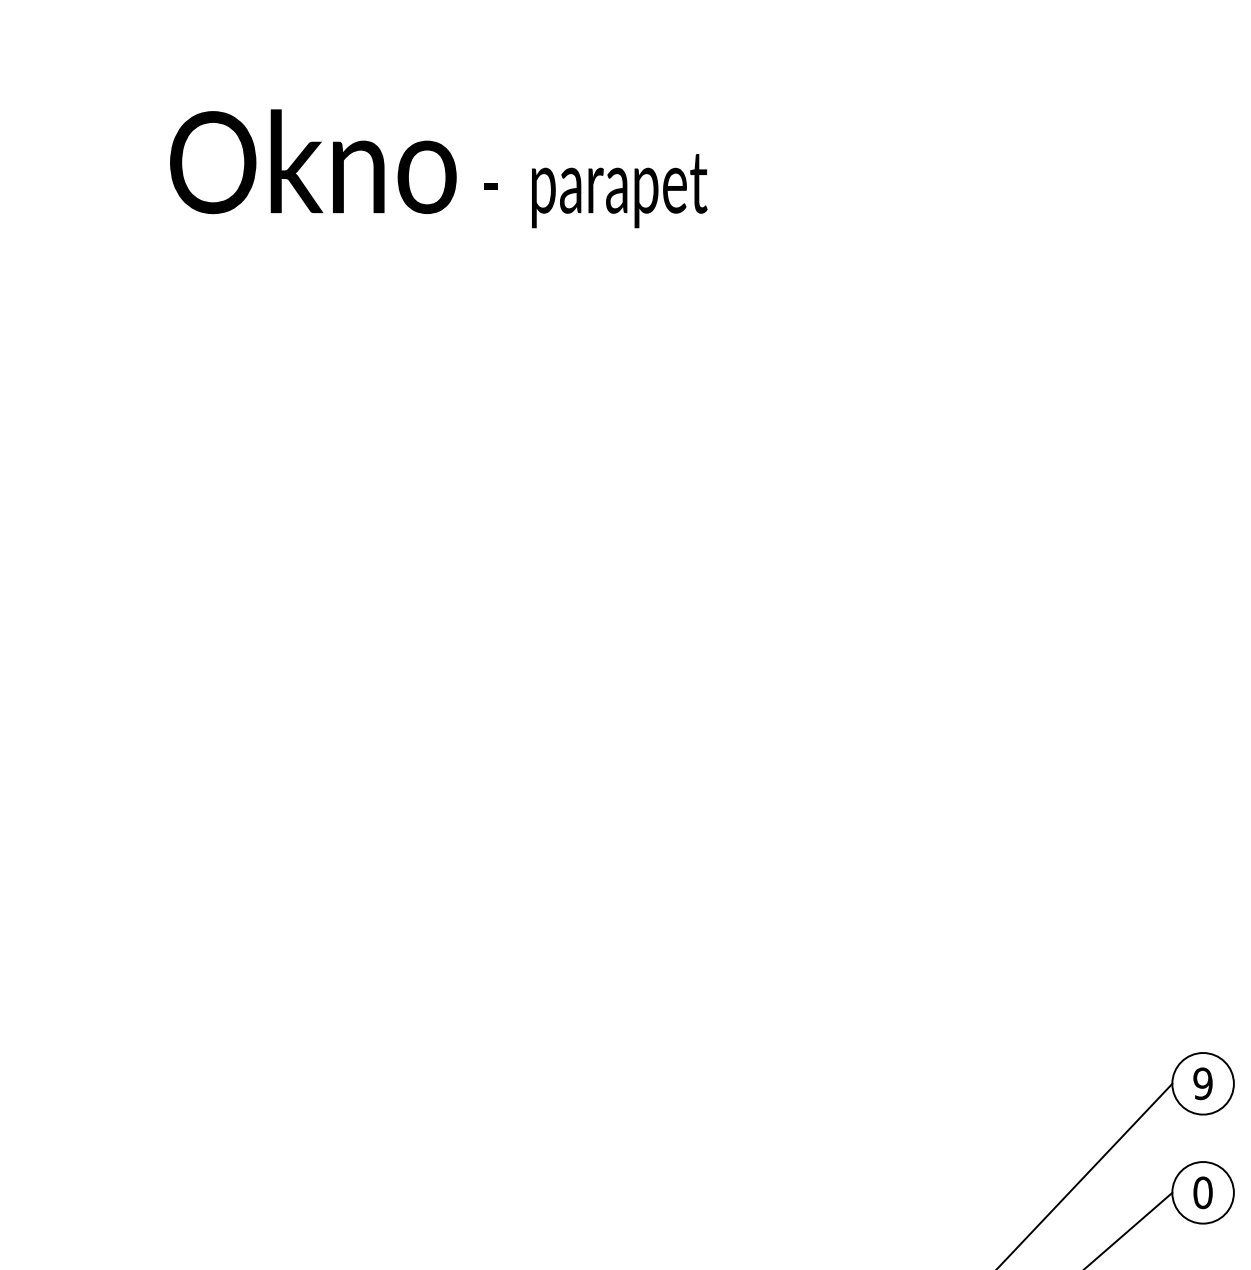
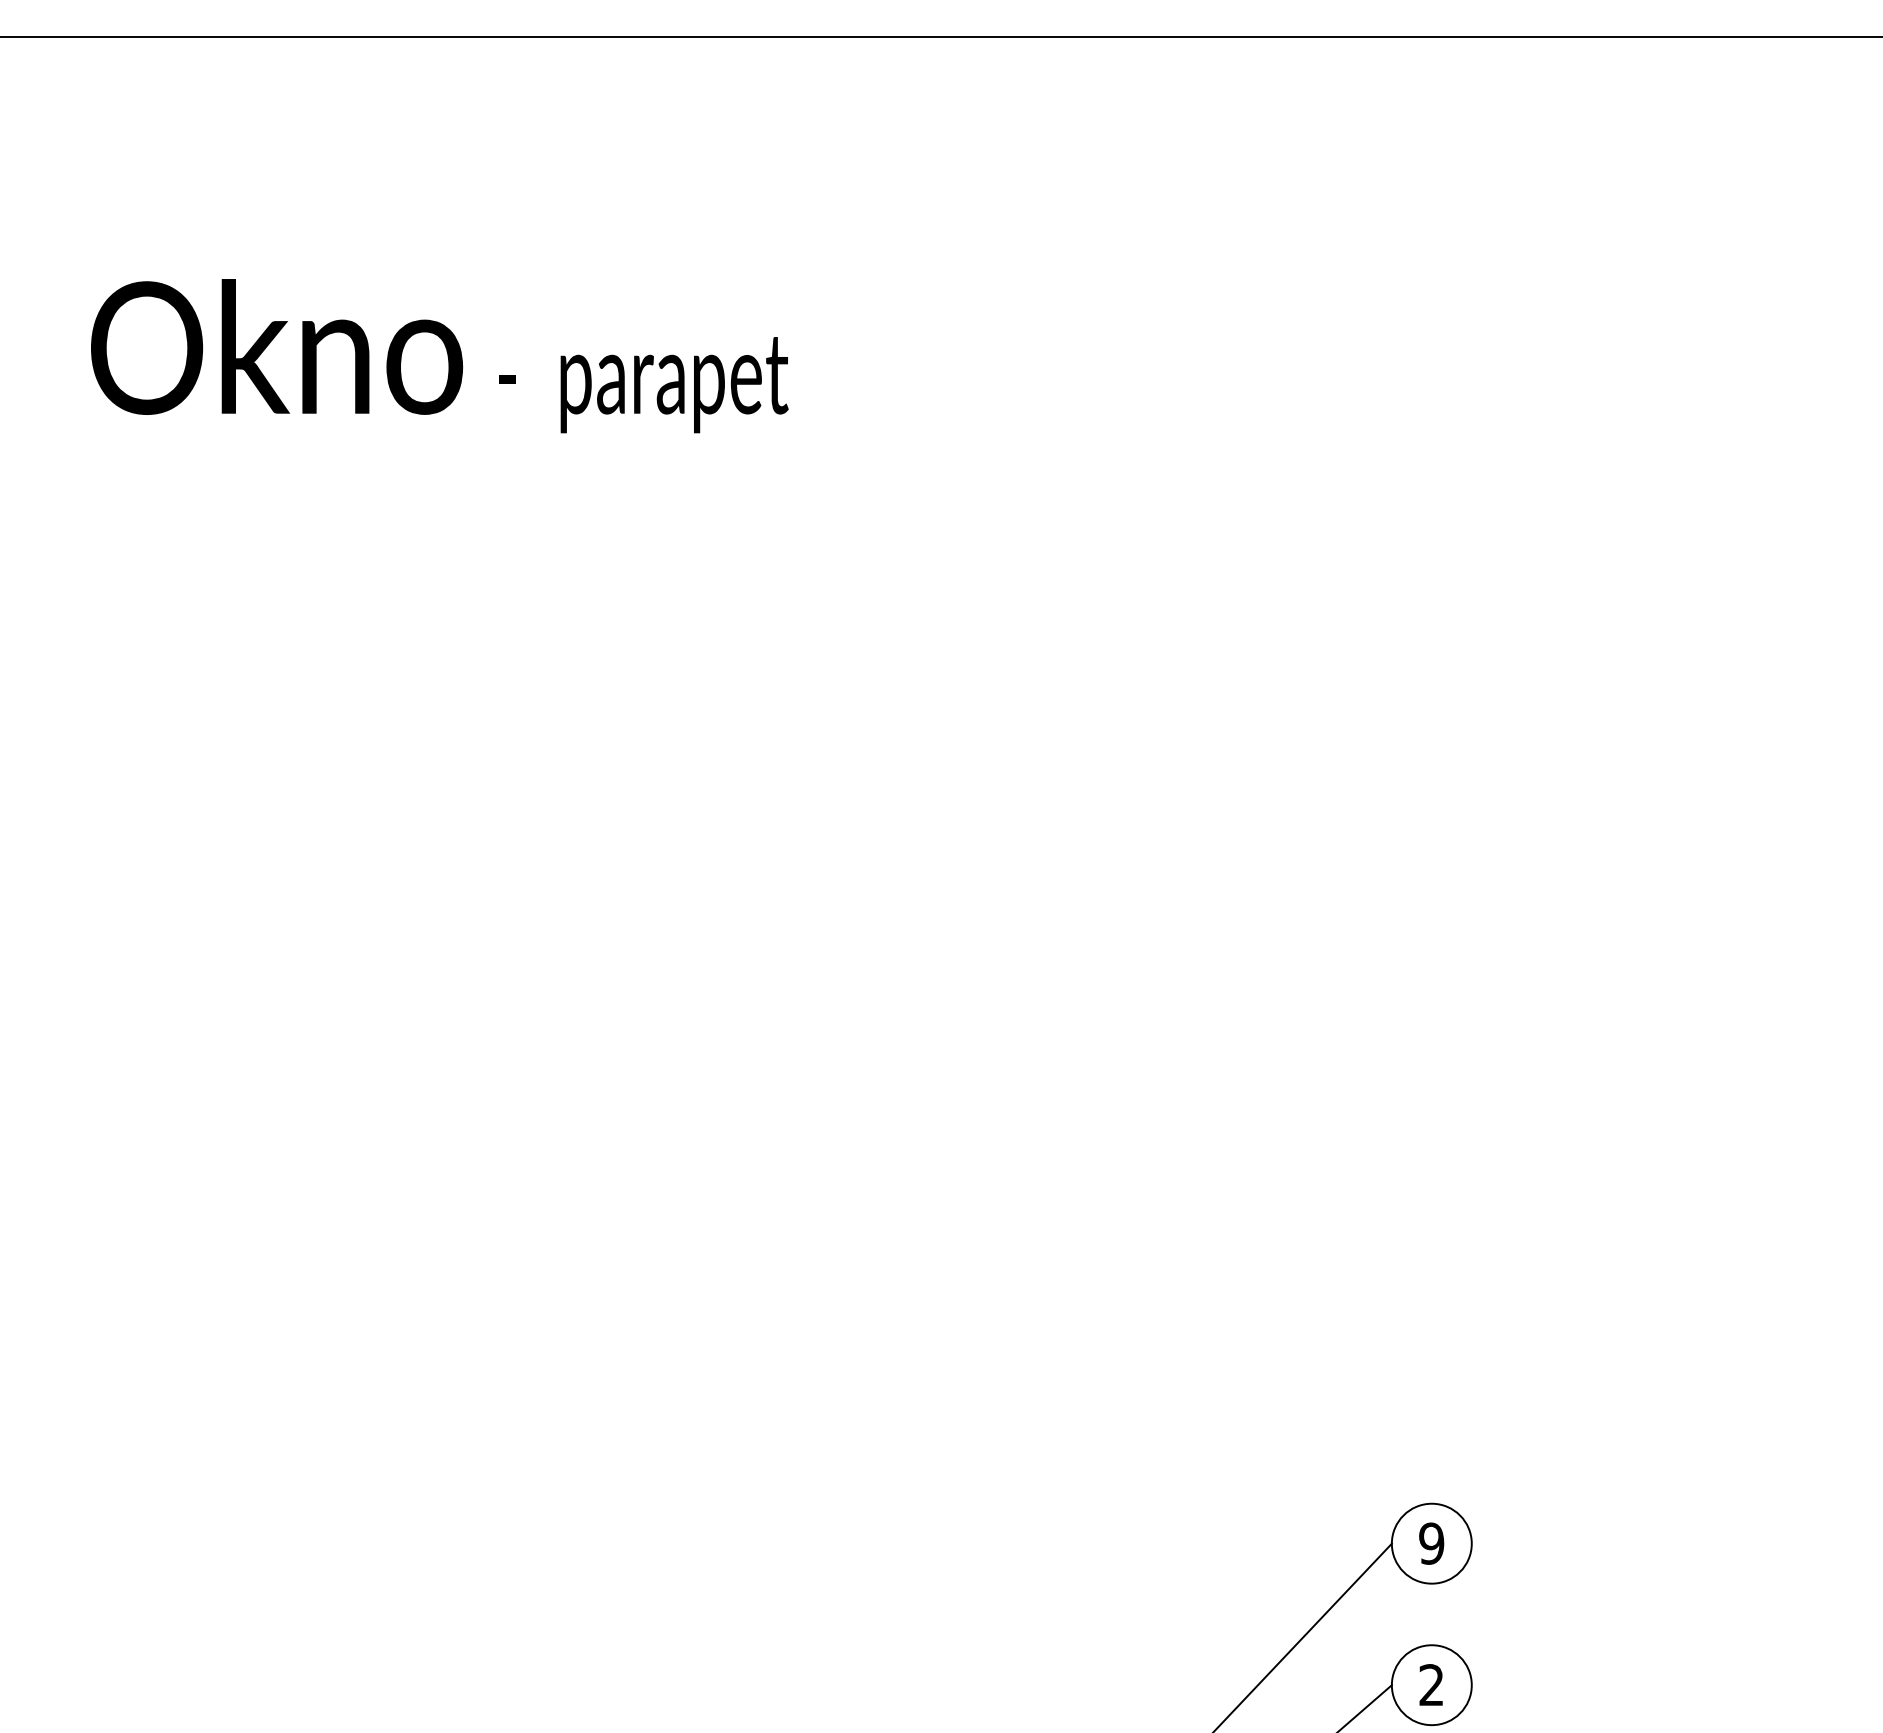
text: (1202, 1193) -> (1431, 1685), 0 -> 2

